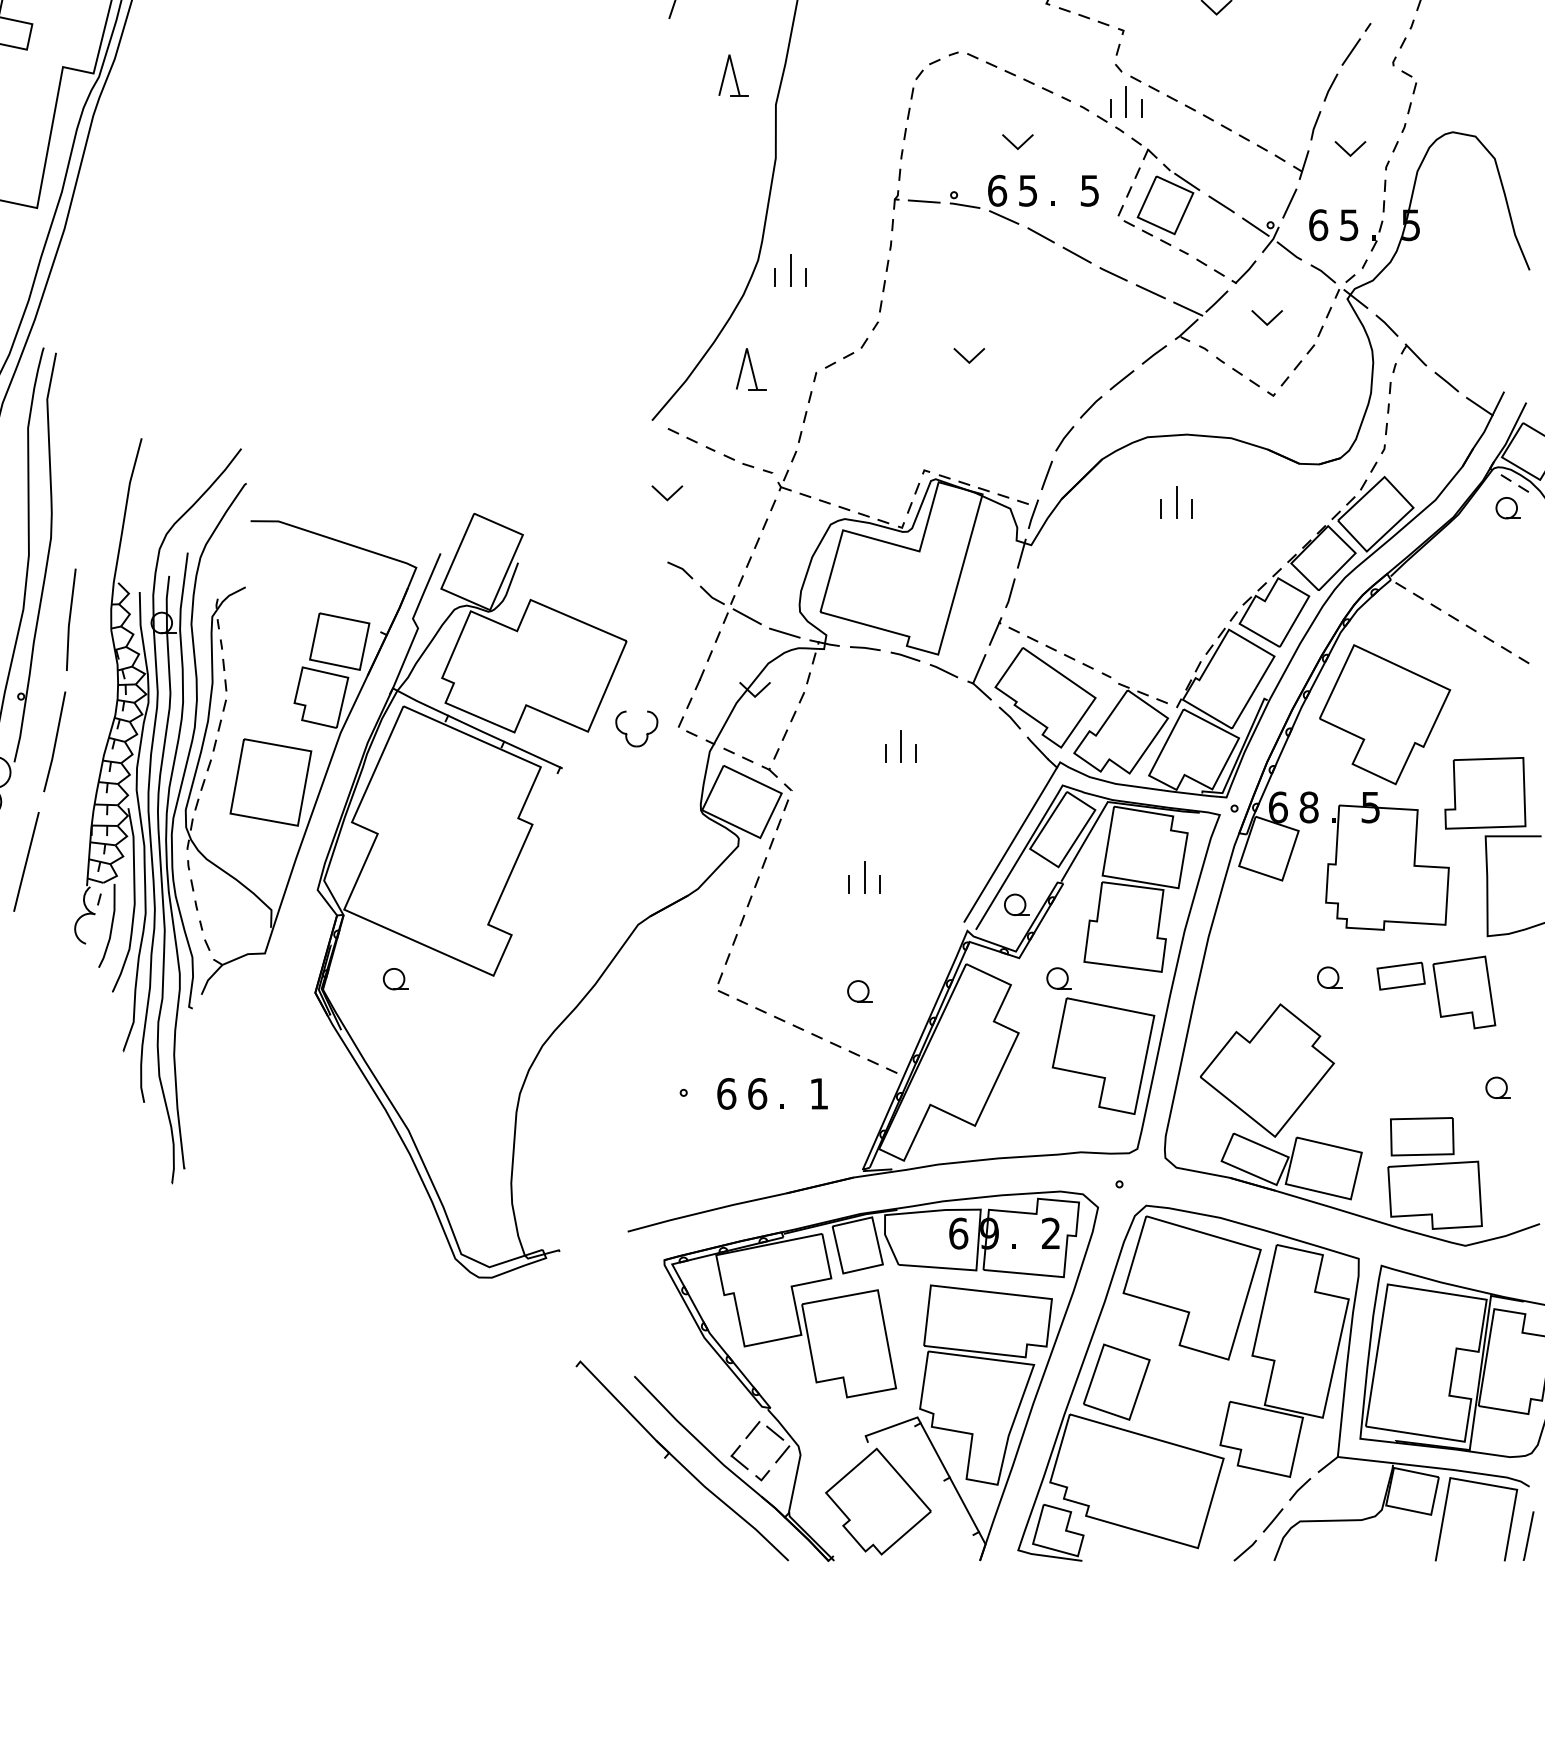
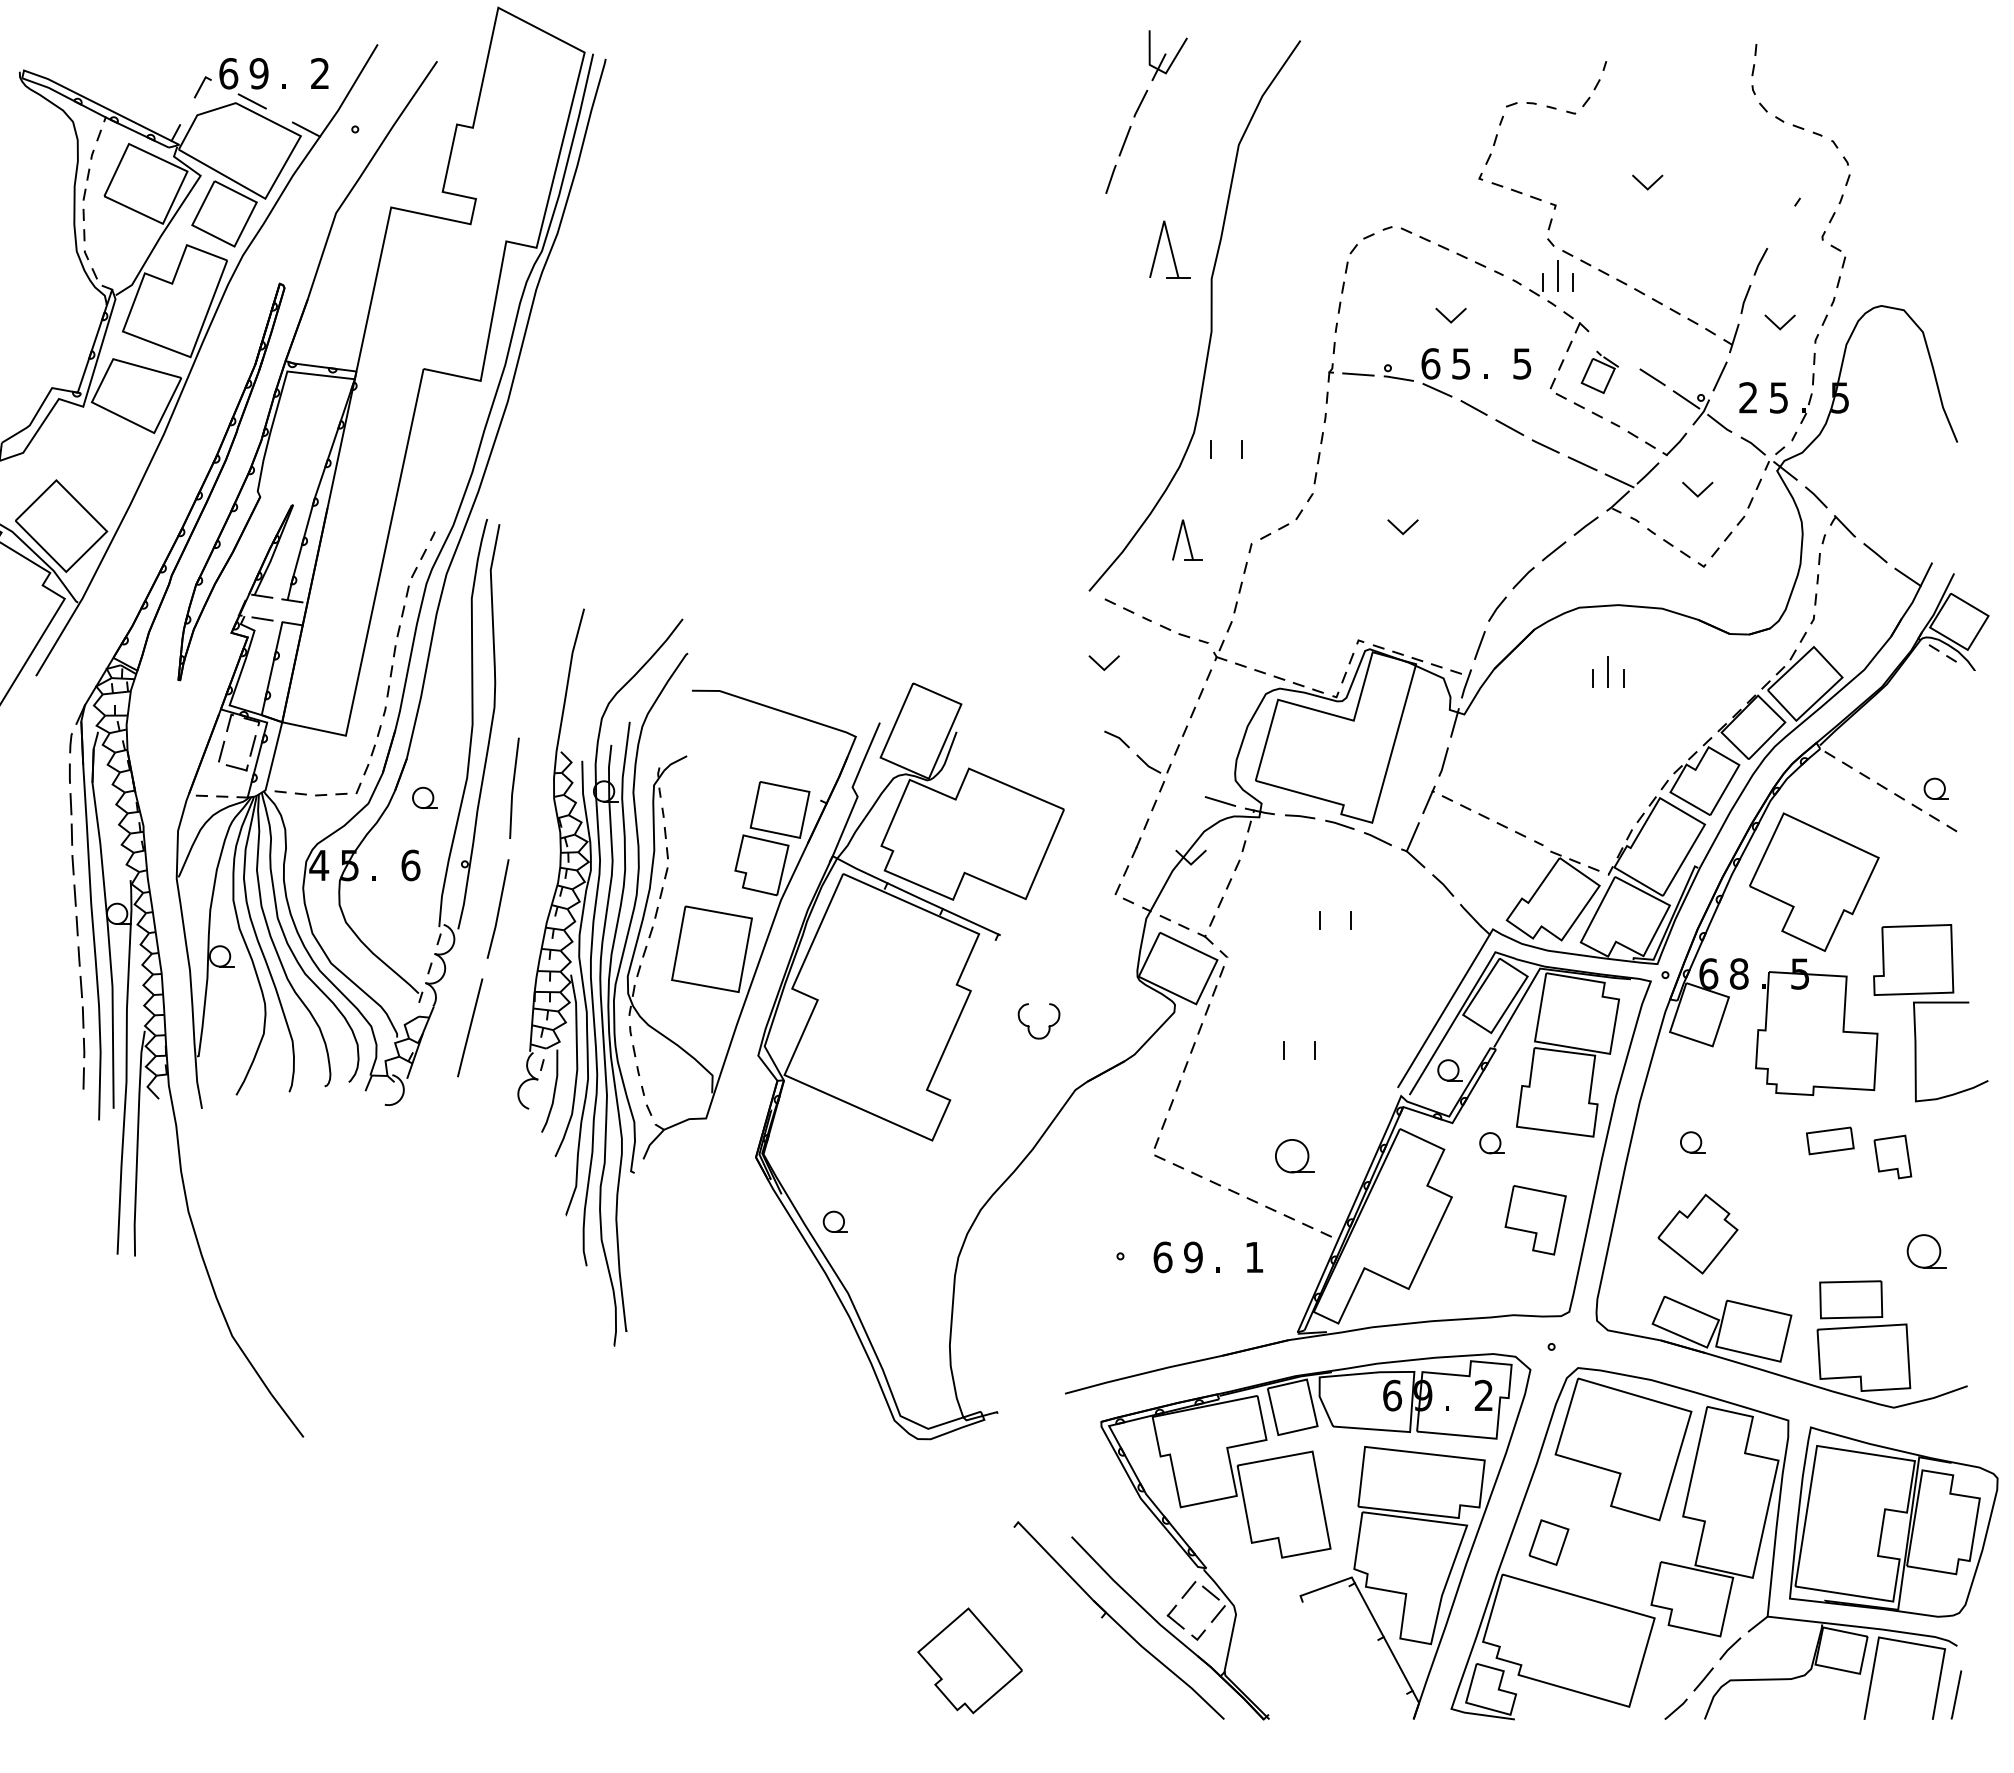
line: (1350, 51) -> (1780, 226), removed
part: (733, 75) -> (1169, 249), size x1.4
part: (1167, 199) -> (1599, 372), size x0.6
text: (1318, 224) -> (1748, 397), 6 -> 2
line: (790, 270) -> (1226, 442), removed
part: (1507, 507) -> (1935, 788), moved
line: (746, 616) -> (1182, 785), removed
part: (1044, 697) -> (1477, 865), removed
part: (627, 733) -> (1029, 1025), moved
line: (901, 746) -> (1335, 913), removed
line: (864, 877) -> (1299, 1043), removed
part: (1329, 977) -> (1692, 1142), moved
part: (394, 978) -> (834, 1221), moved
part: (859, 990) -> (1294, 1155), size x1.6
part: (1464, 991) -> (1892, 1156), size x0.6
part: (1103, 1056) -> (1535, 1220), size x0.6
part: (1266, 1069) -> (1697, 1233), size x0.6
part: (1497, 1087) -> (1925, 1251), size x1.6
text: (757, 1094) -> (1193, 1257), 6 -> 9
part: (1116, 1382) -> (1548, 1542), size x0.6
part: (877, 1501) -> (969, 1660), moved

